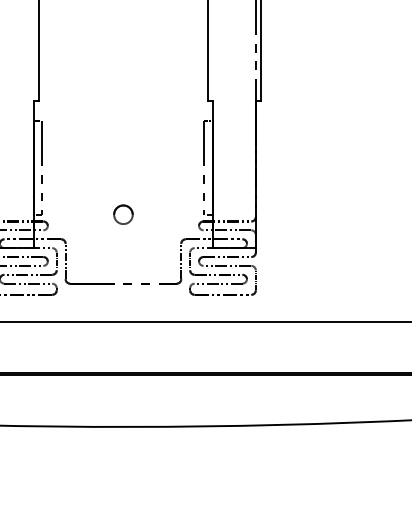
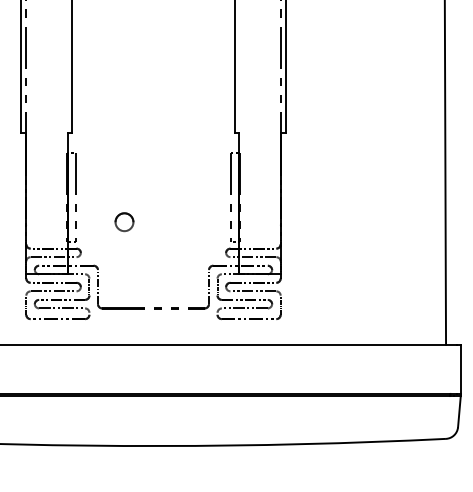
part: (123, 215) -> (124, 222), moved

